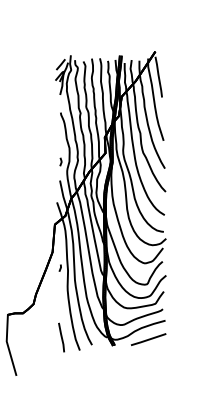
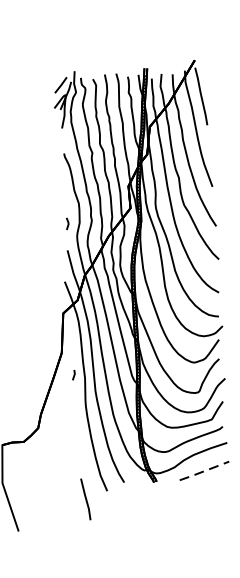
line: (61, 337) -> (85, 499), moved
line: (148, 339) -> (204, 470), solid -> dashed

